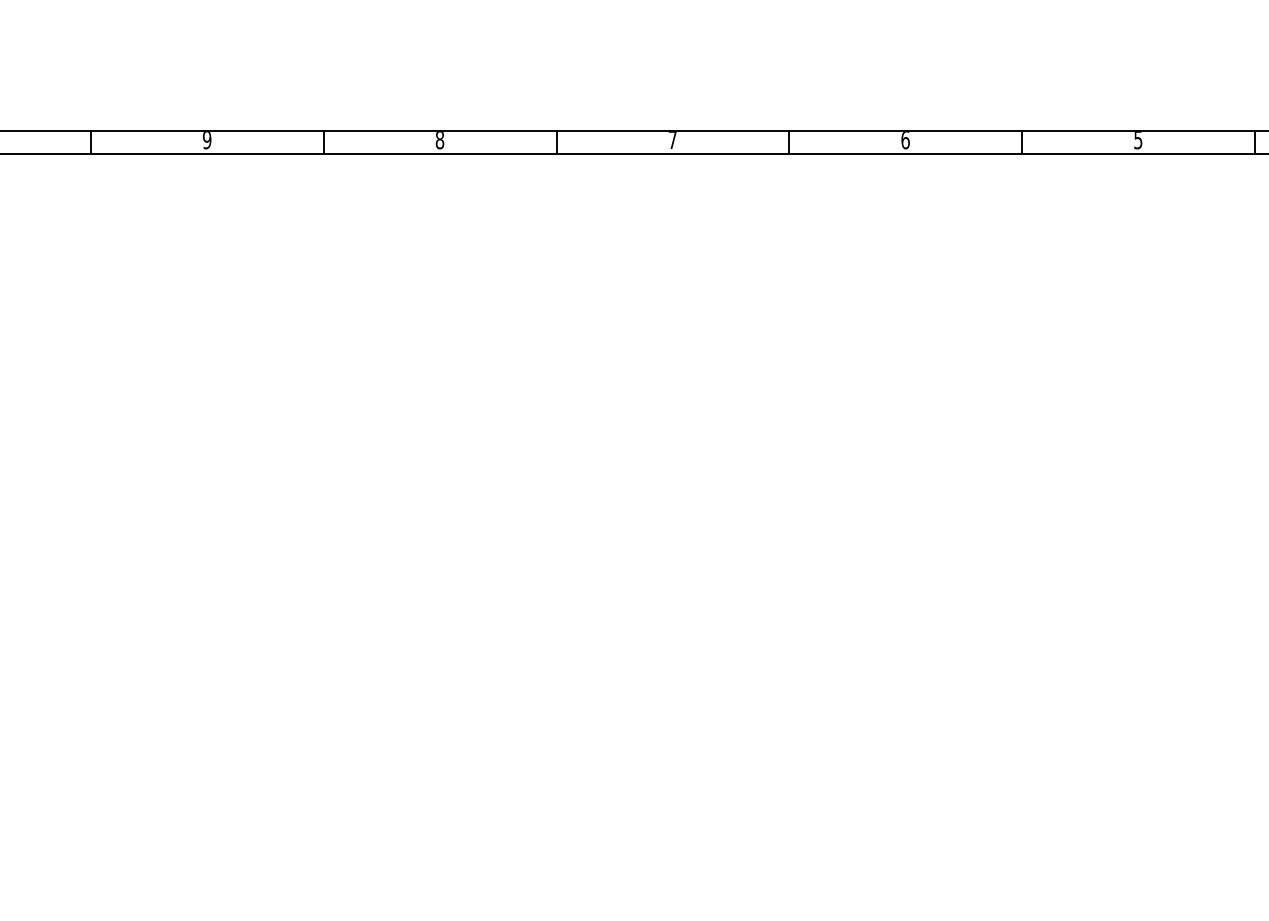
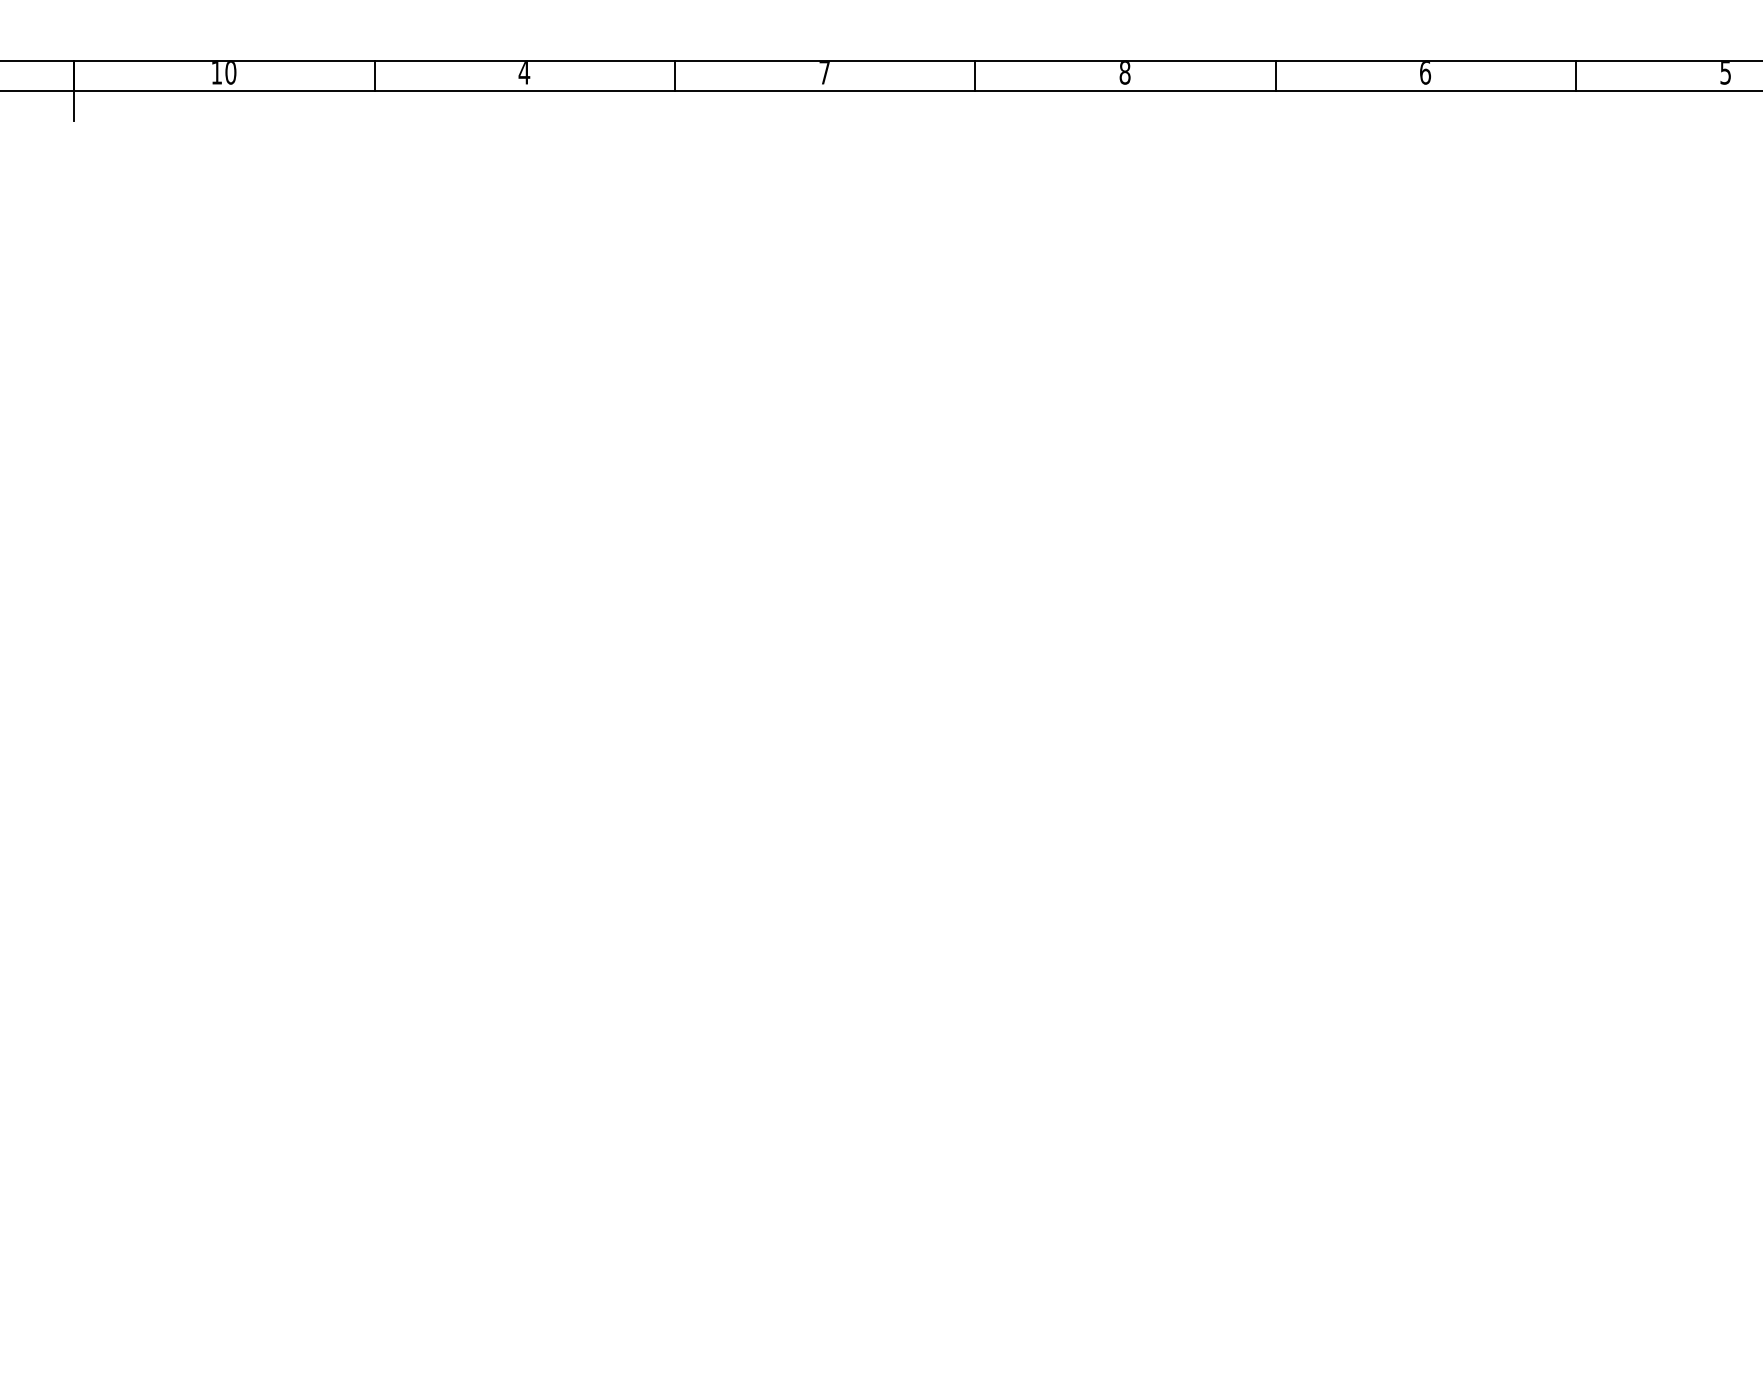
text: (207, 140) -> (524, 73), 9 -> 4
text: (439, 140) -> (824, 73), 8 -> 7
text: (672, 140) -> (1124, 73), 7 -> 8

